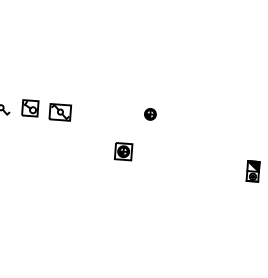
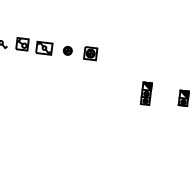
part: (150, 114) -> (67, 50), moved
part: (123, 151) -> (90, 53), moved
part: (201, 167) -> (146, 93), added

